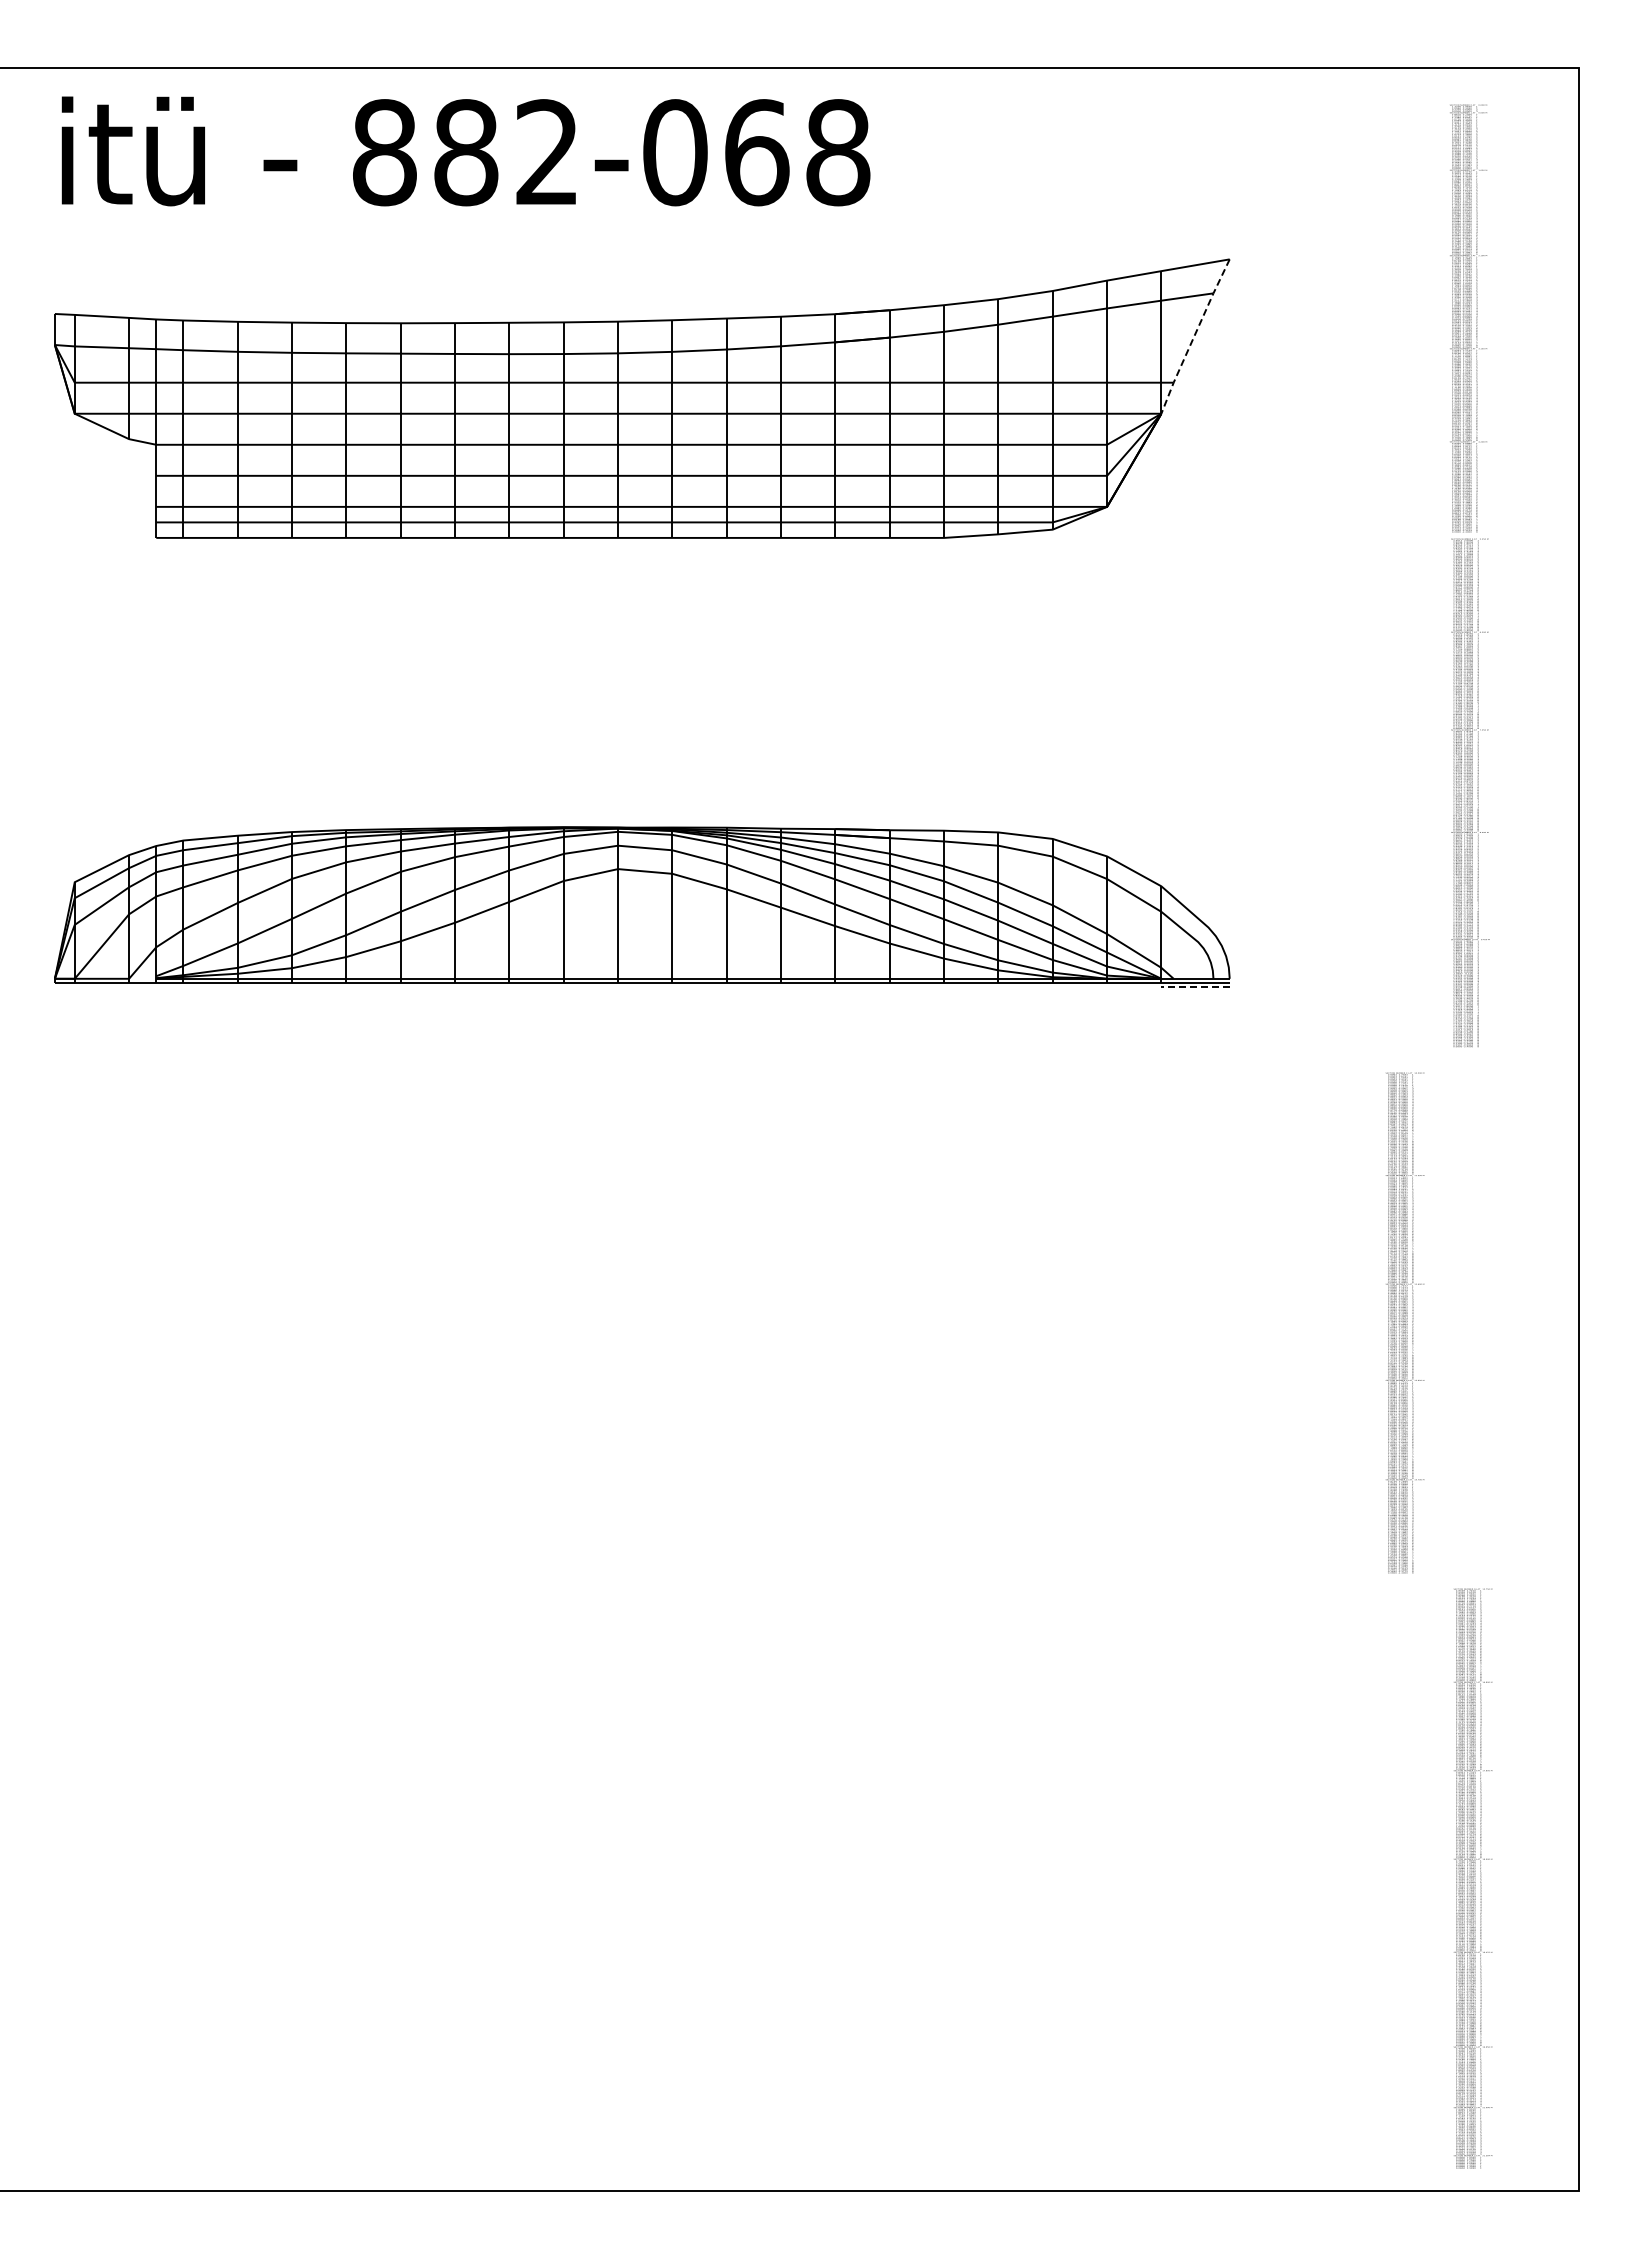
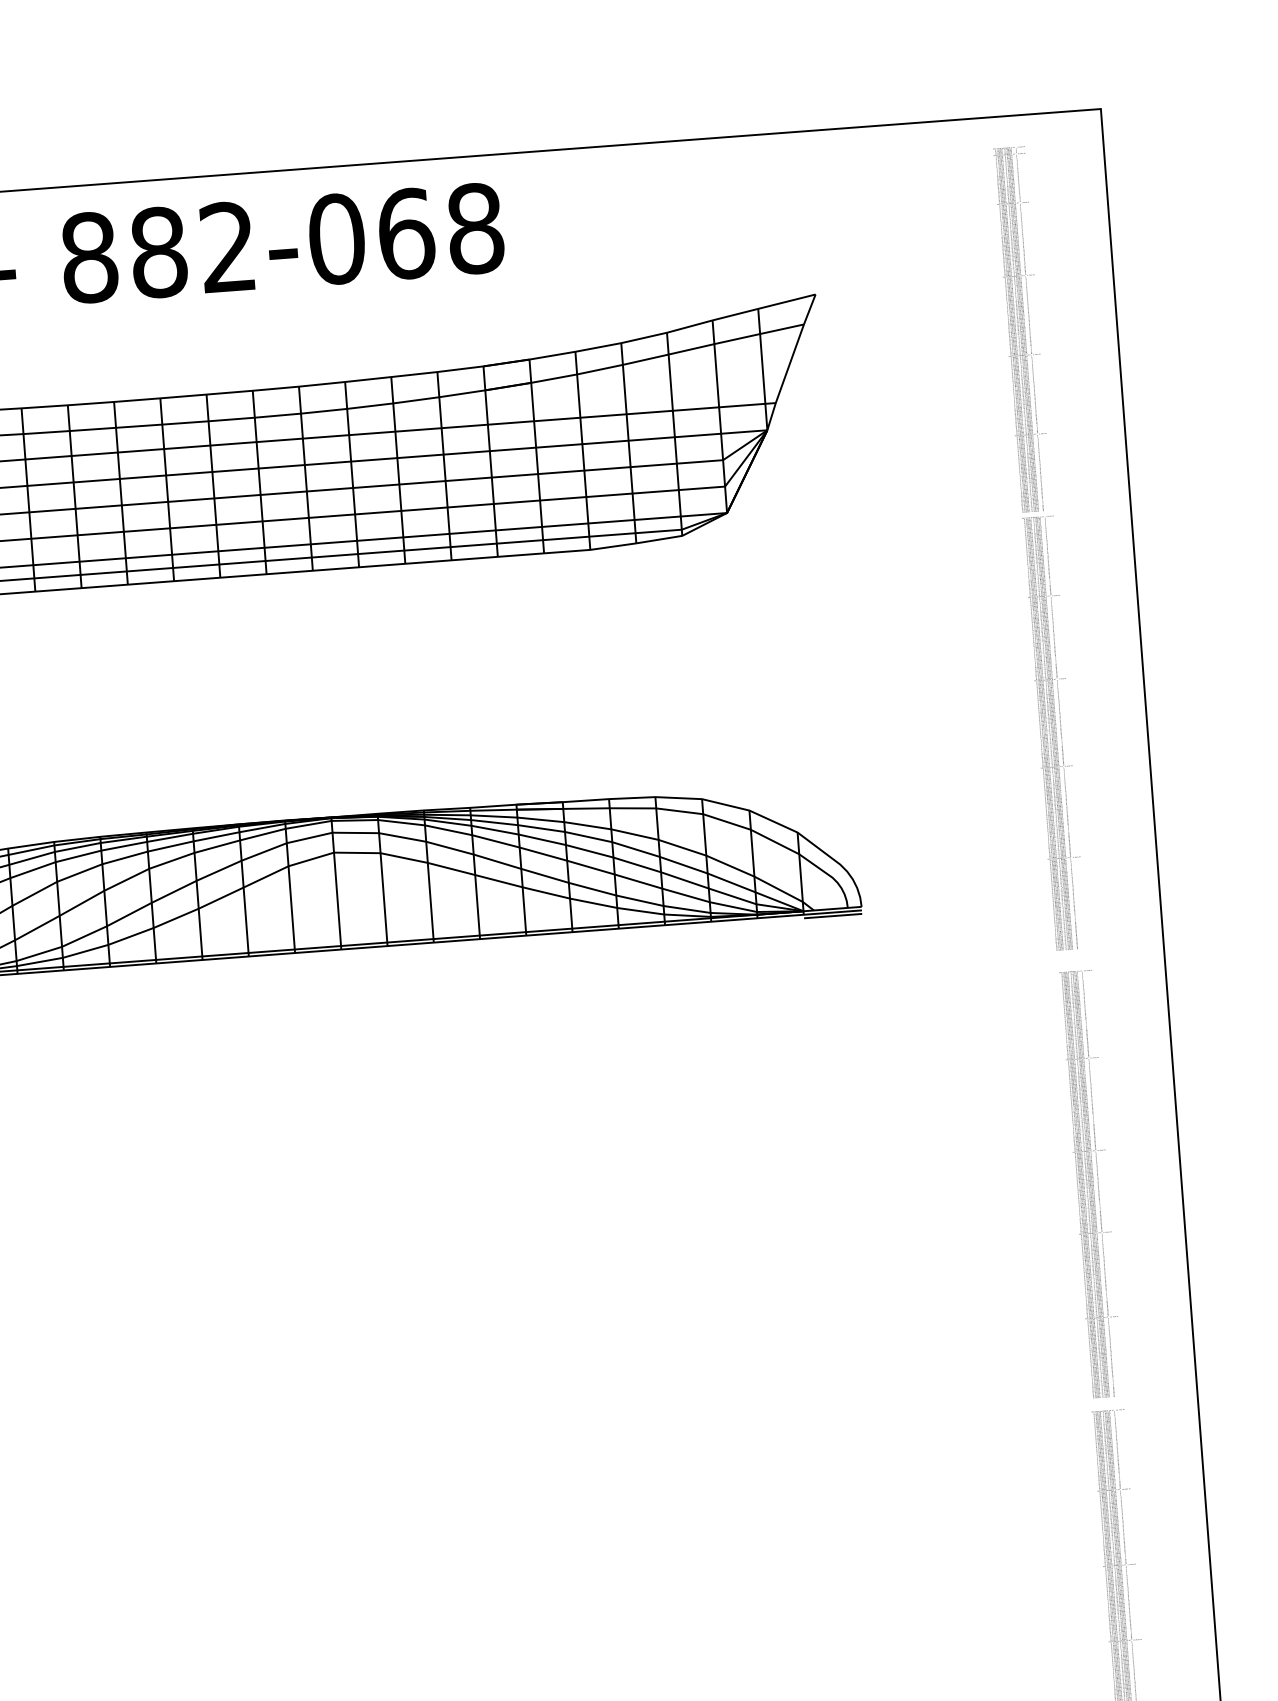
line: (1194, 336) -> (790, 362), dashed -> solid
line: (1195, 987) -> (833, 916), dashed -> solid
text: (1404, 1322) -> (1091, 1183), moved

